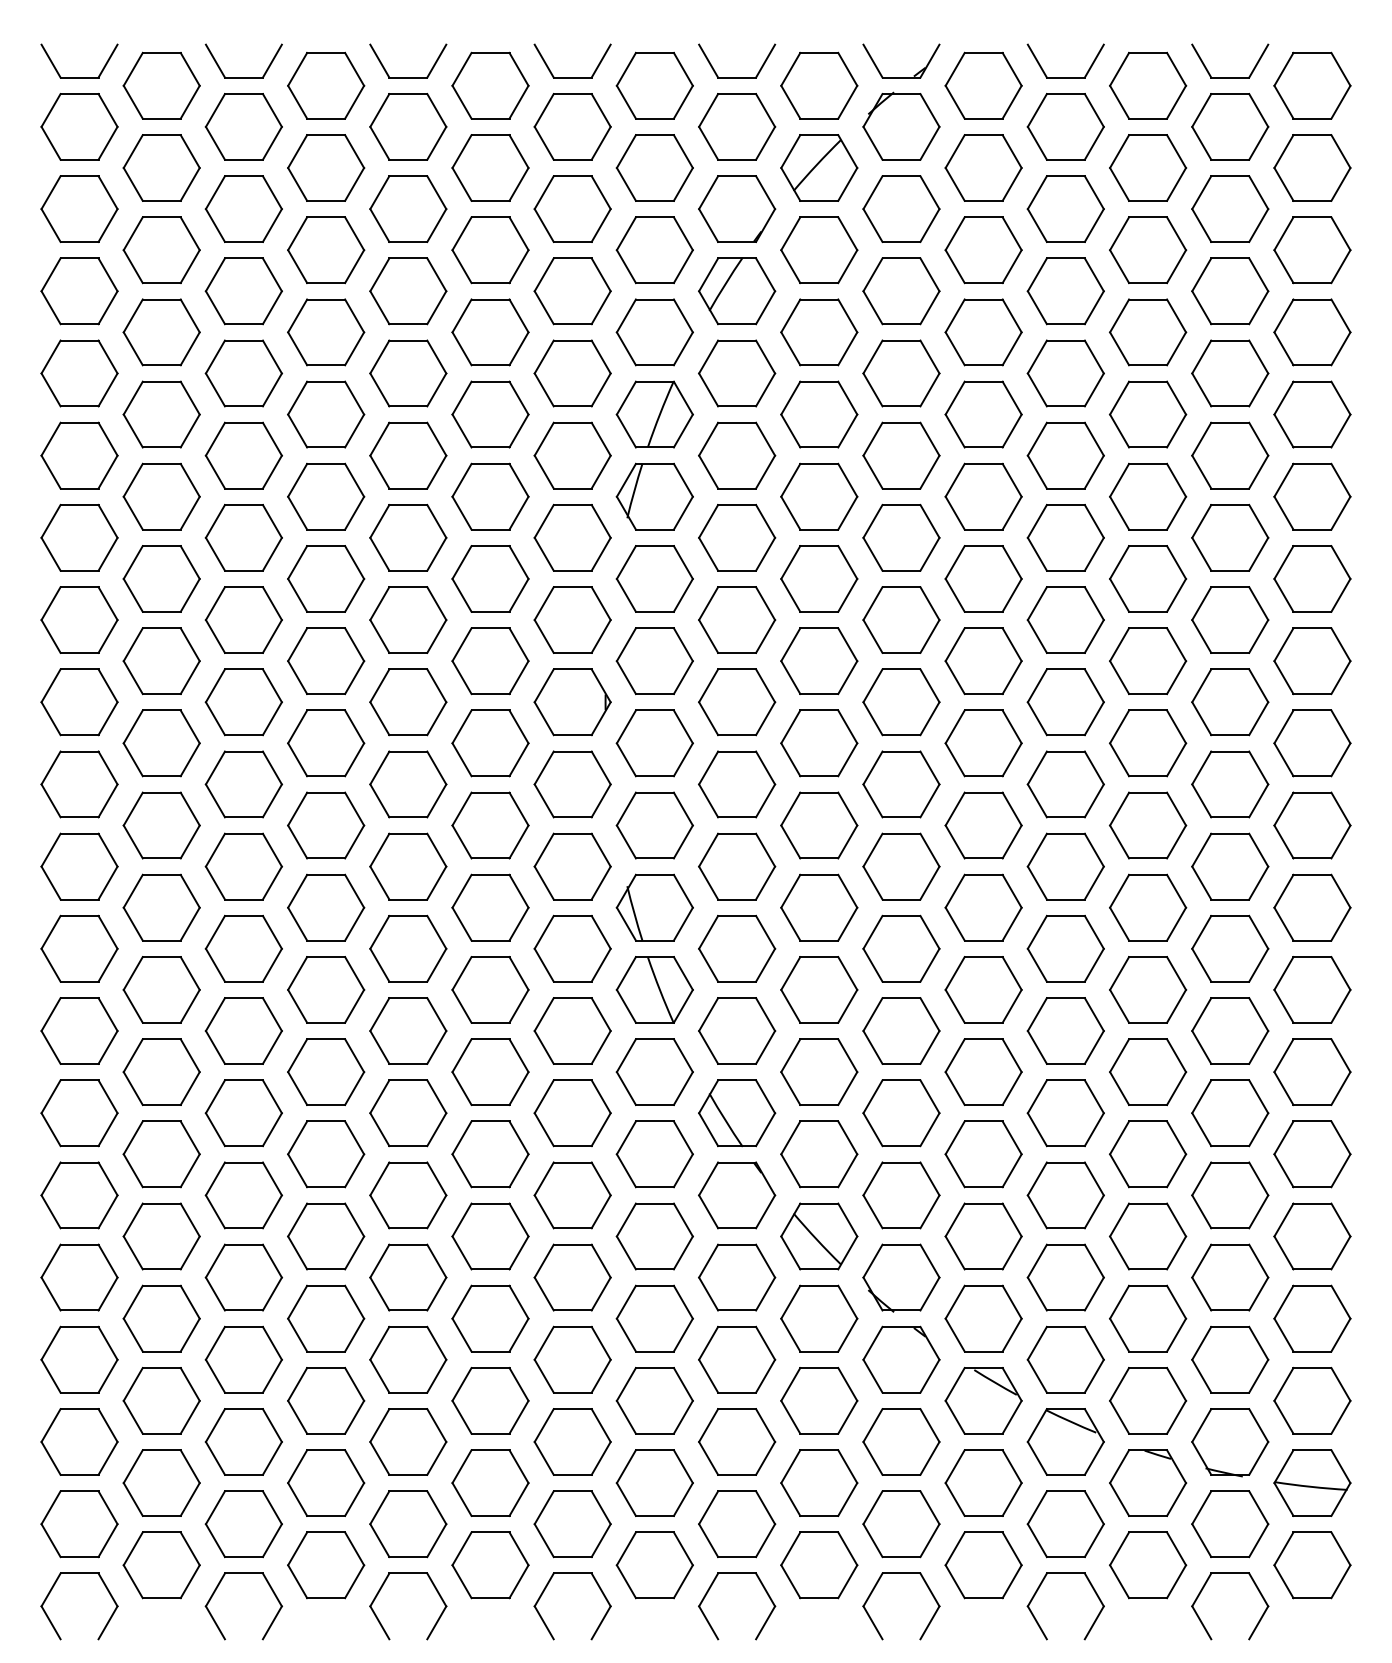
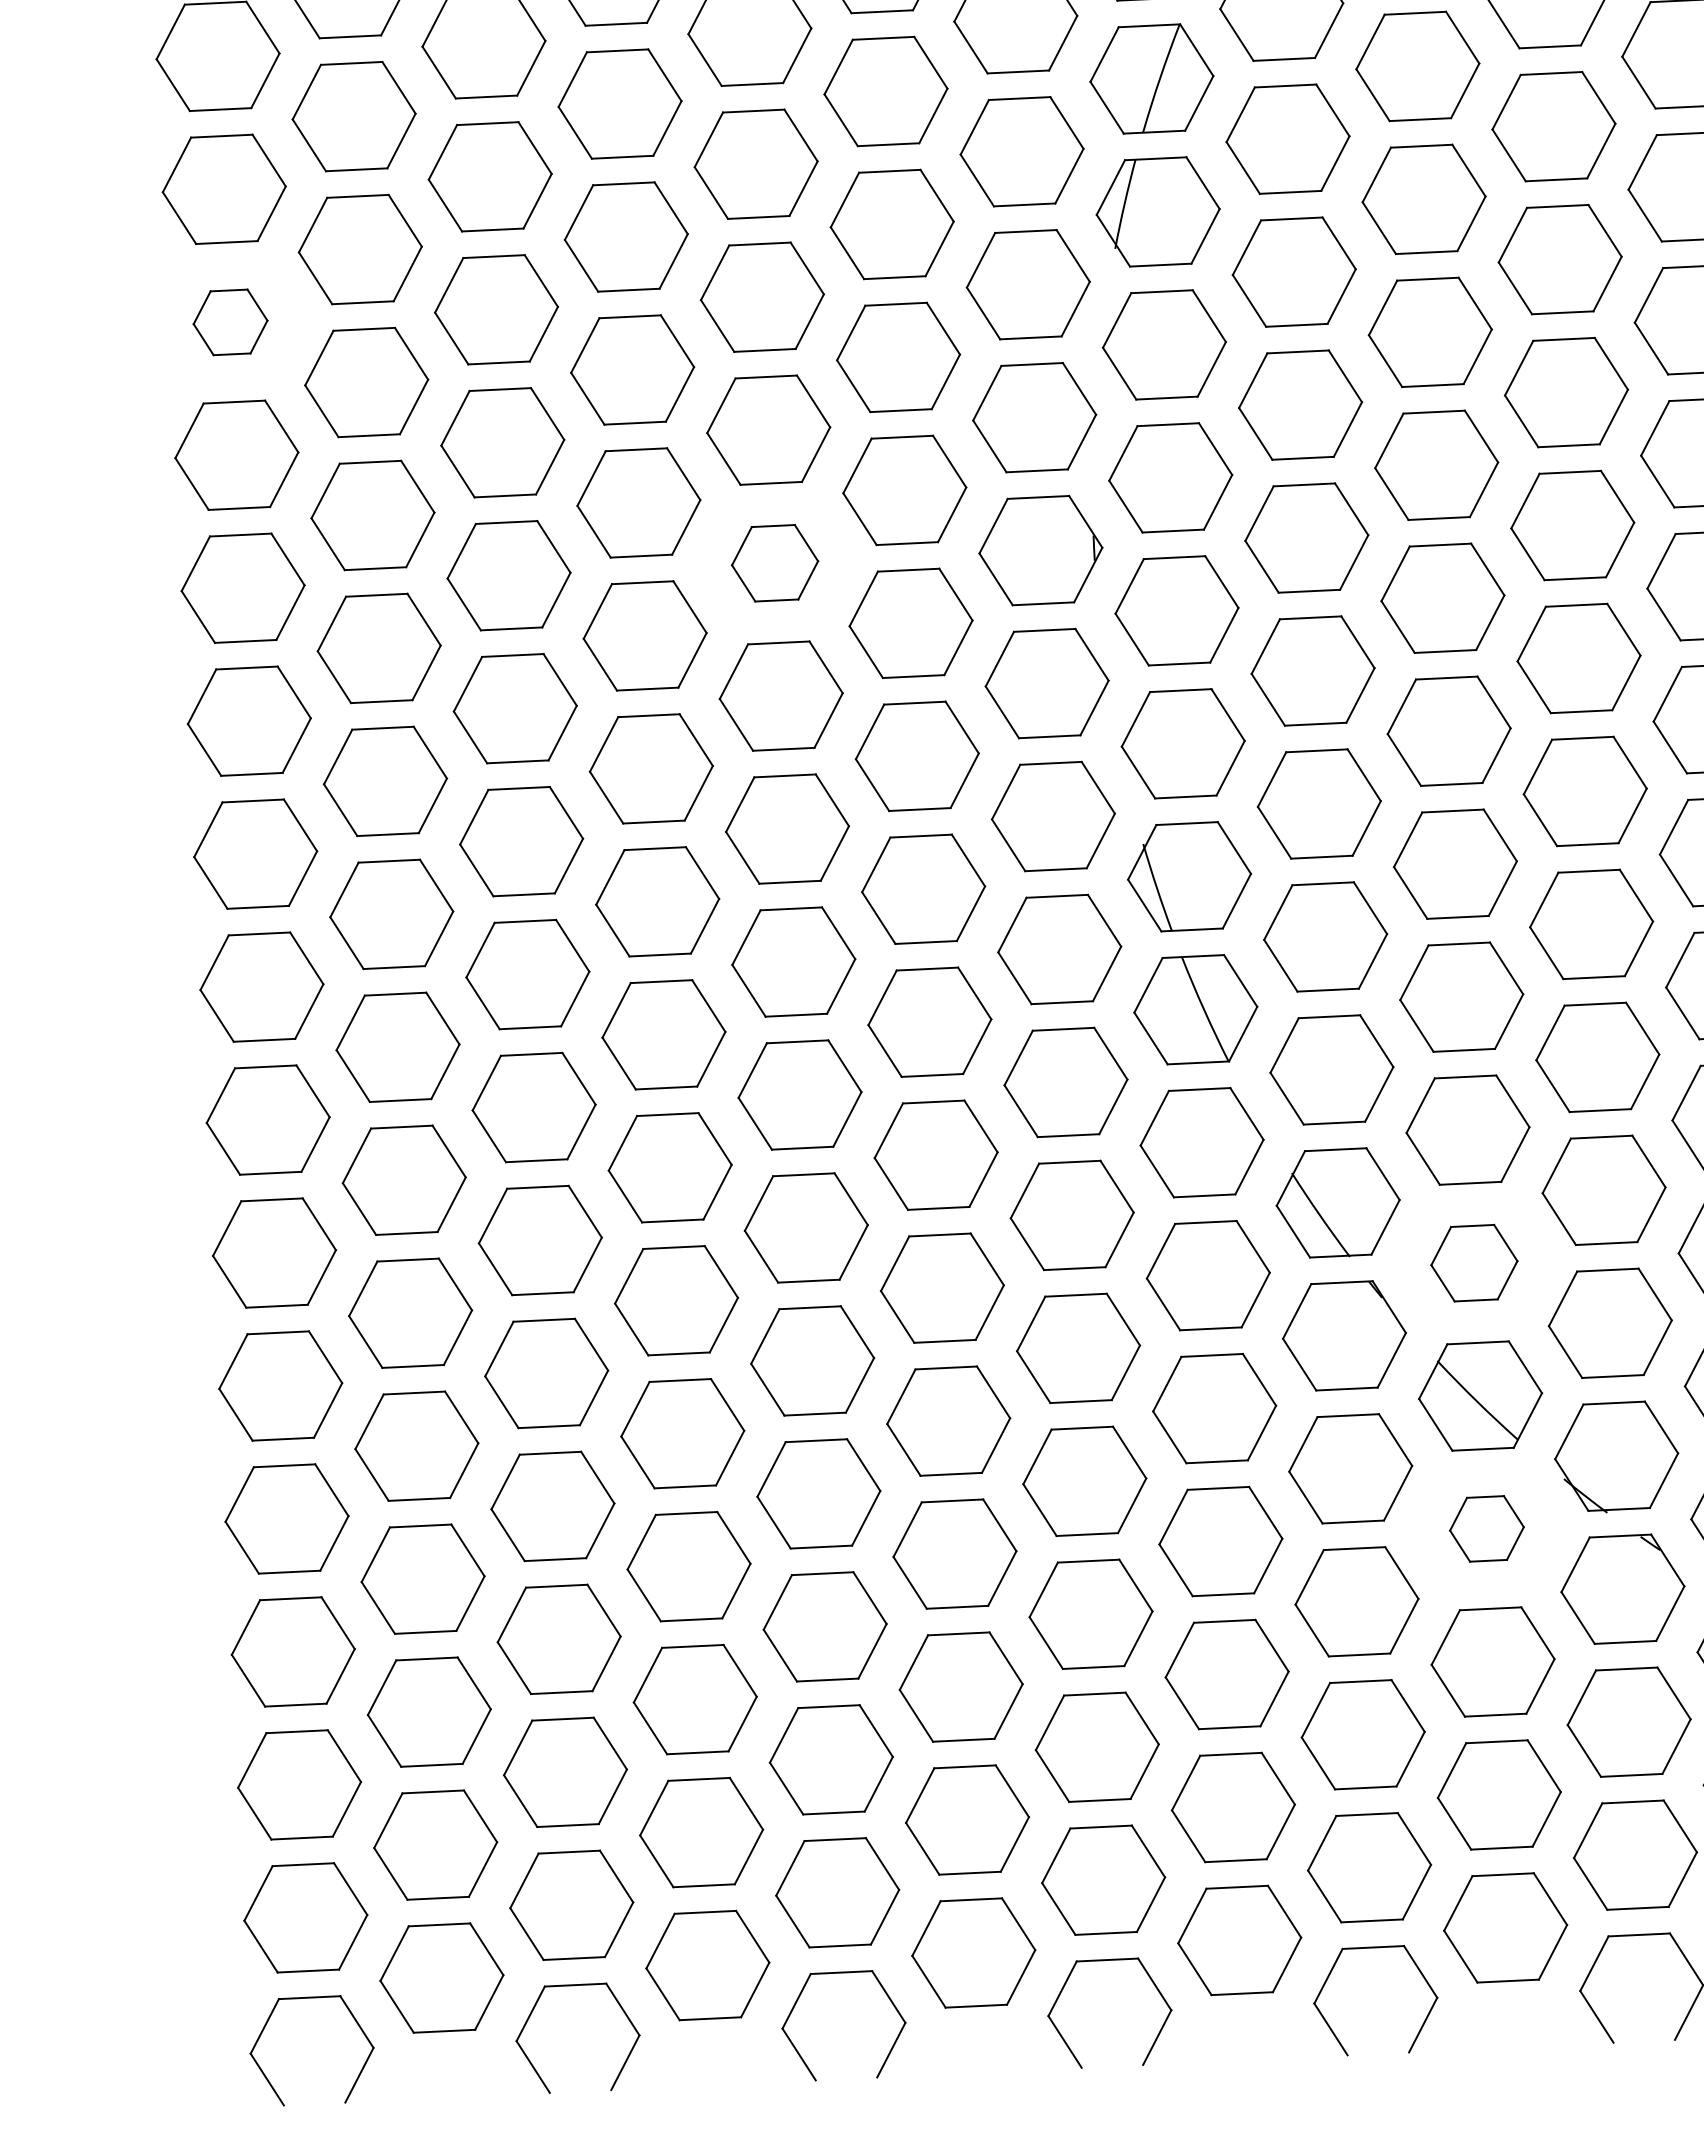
part: (79, 537) -> (230, 321), size x0.6
part: (408, 702) -> (775, 563), size x0.7
part: (819, 1154) -> (1474, 1263), size x0.7
part: (819, 1318) -> (1487, 1528), size x0.6

